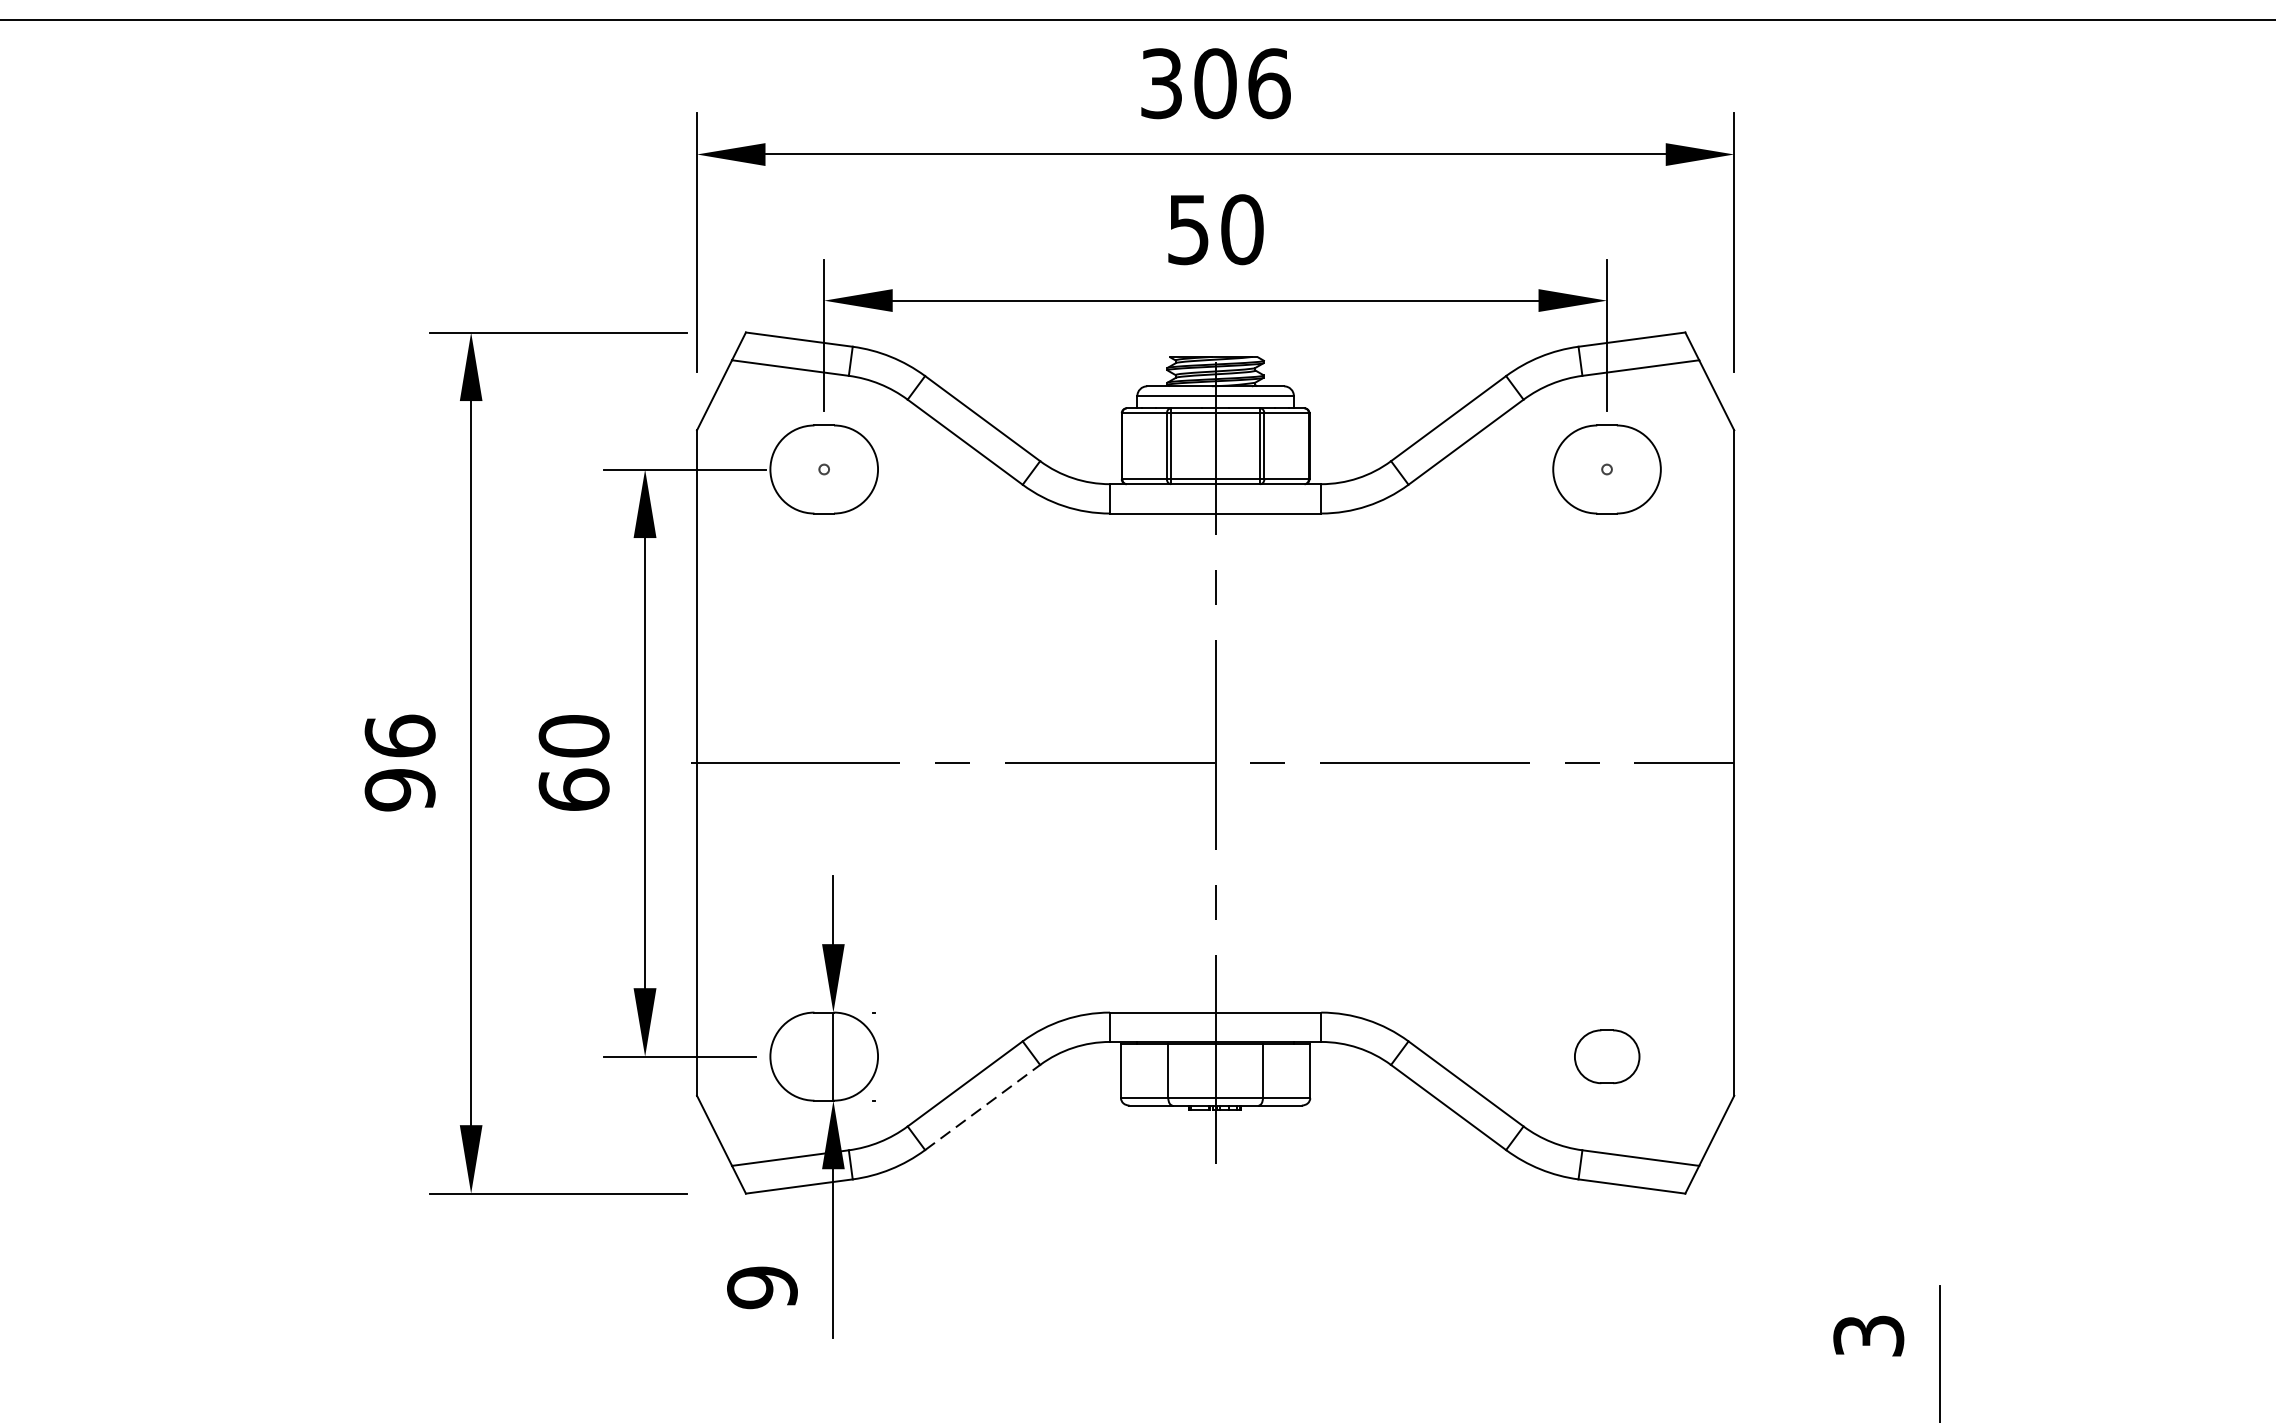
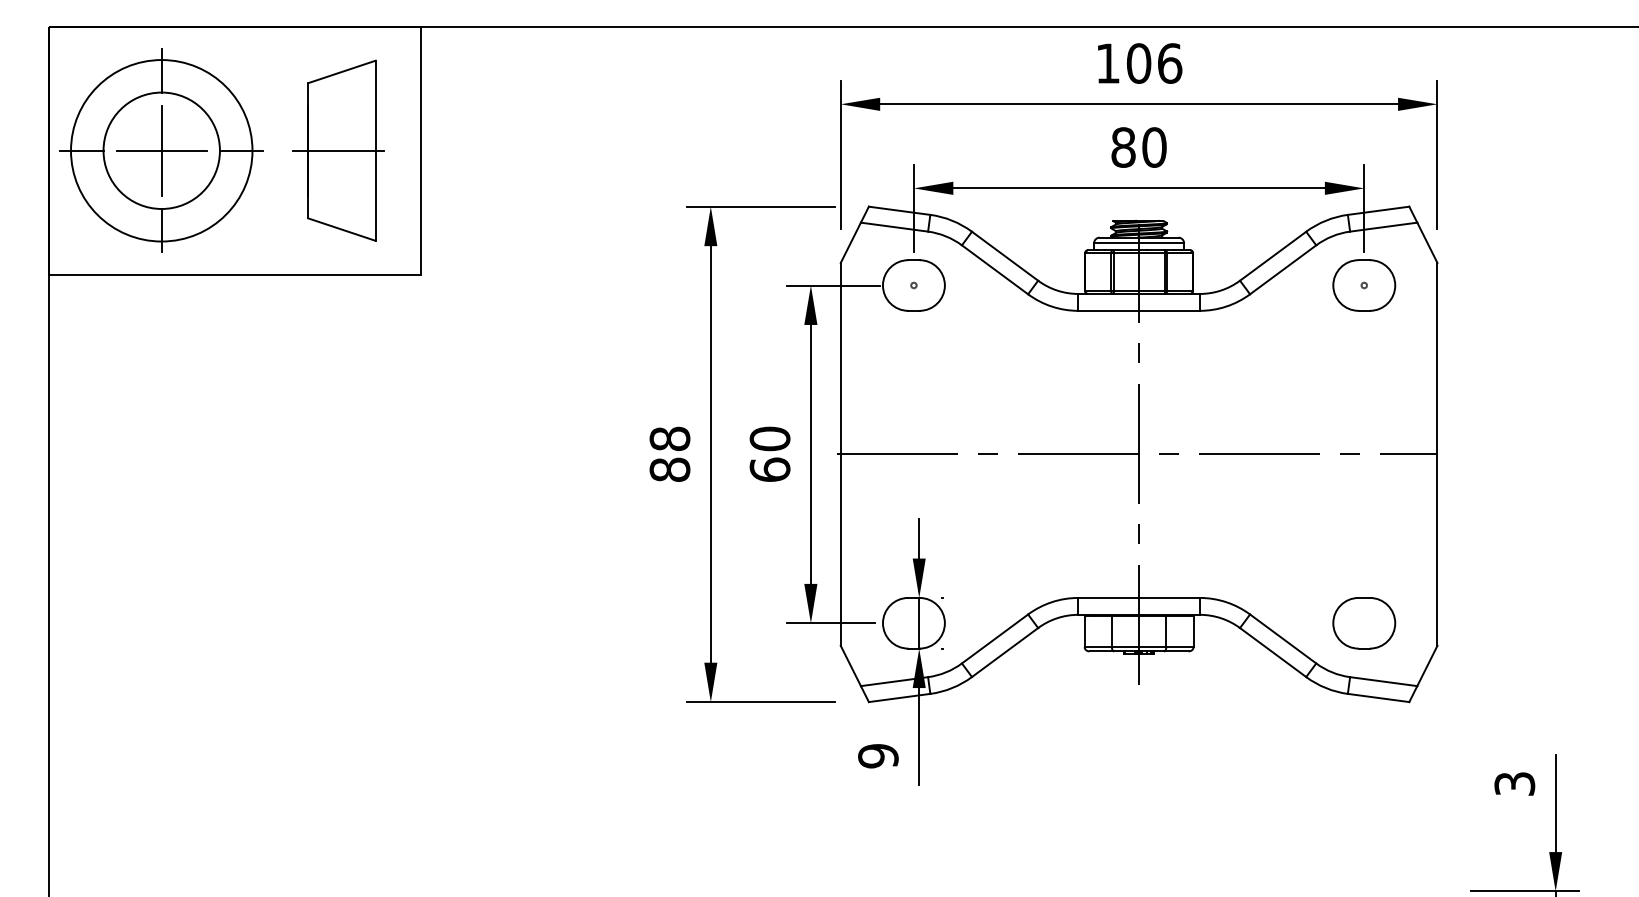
text: (1160, 83) -> (1107, 63), 306 -> 106
text: (1188, 229) -> (1123, 147), 50 -> 80
text: (399, 763) -> (669, 454), 96 -> 88
part: (1607, 1057) -> (1364, 623), size x1.67
line: (983, 1107) -> (1005, 652), dashed -> solid

